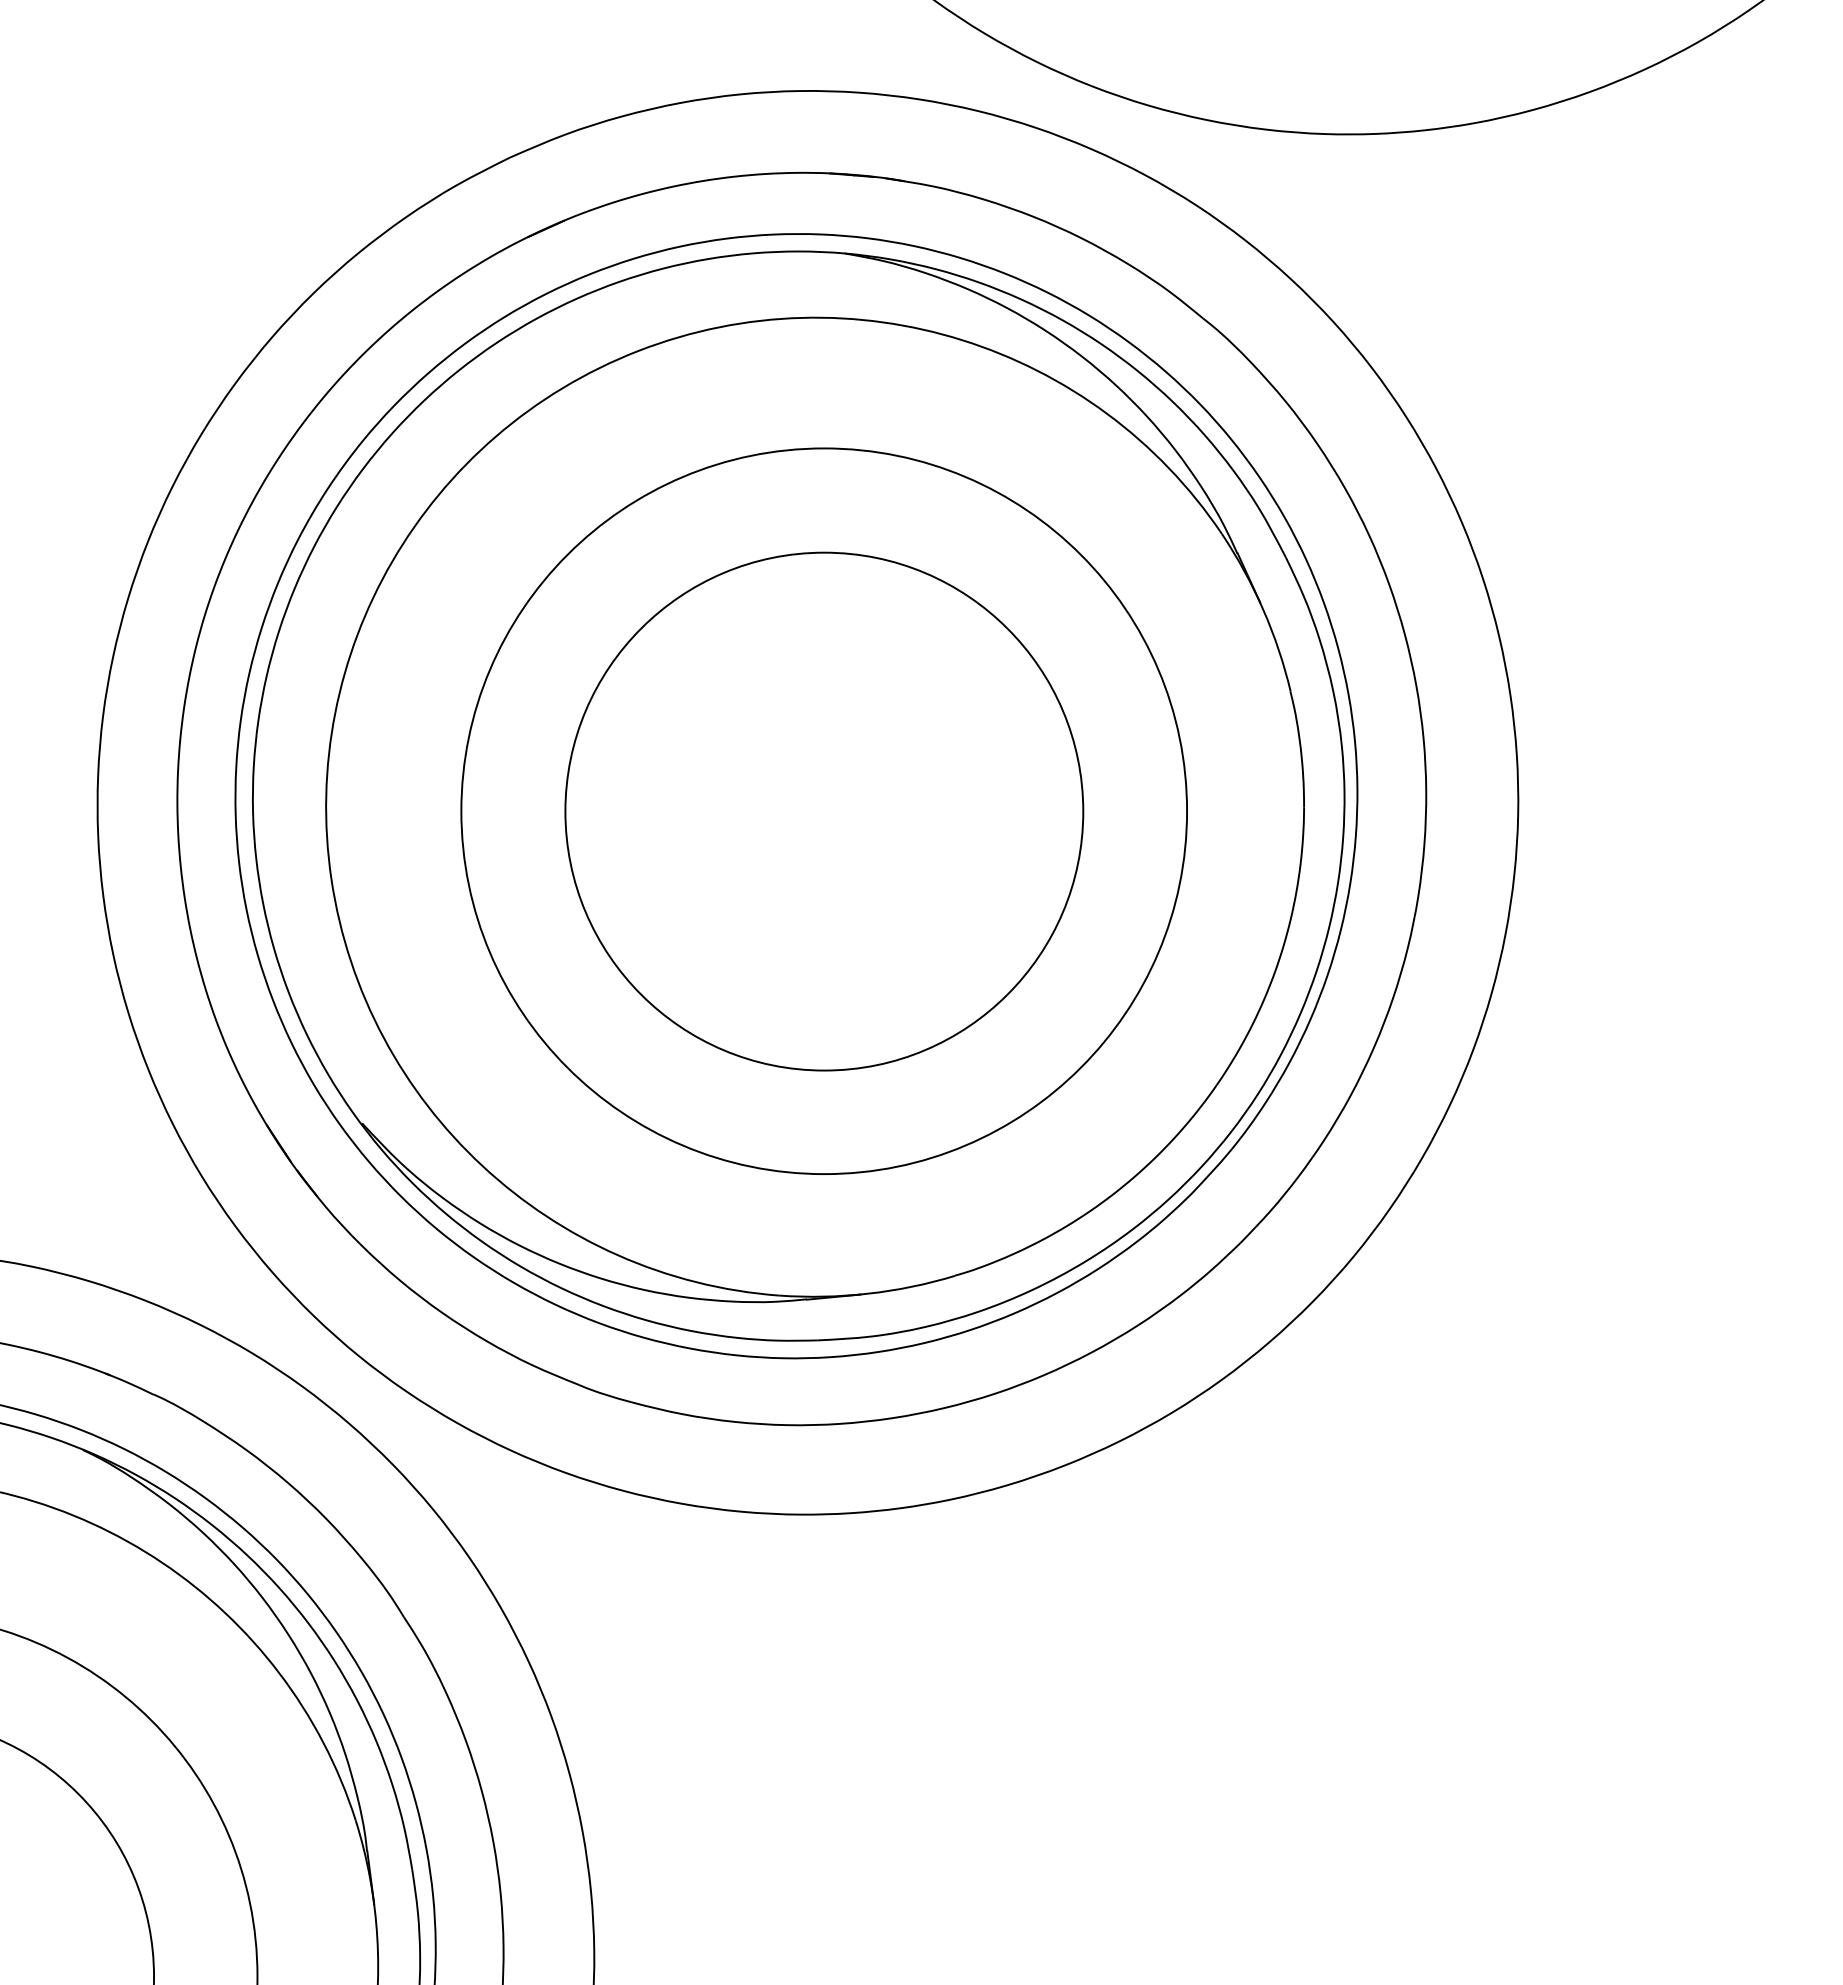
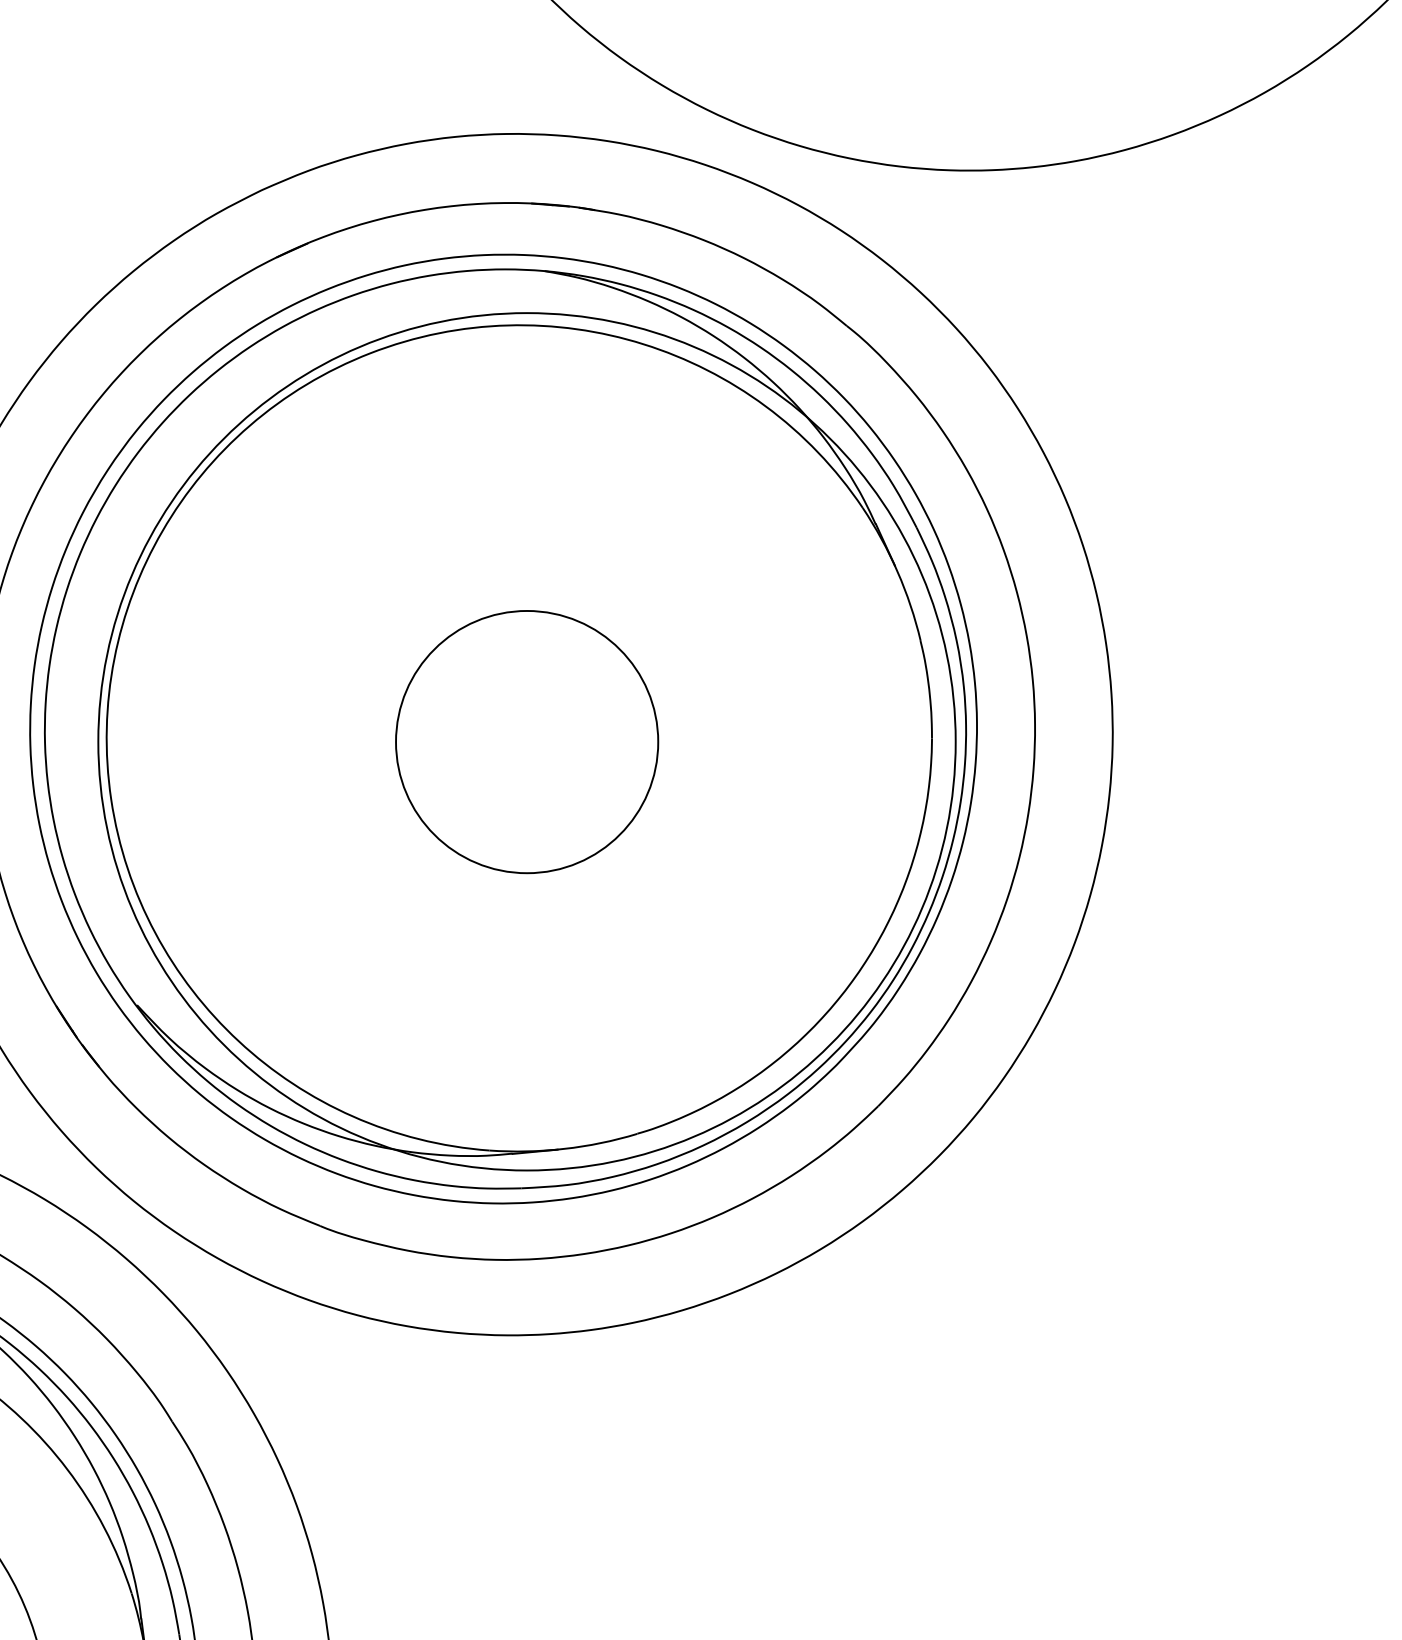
circle: (824, 811) -> (527, 741), size x0.6
circle: (824, 811) -> (527, 741), size x1.4

